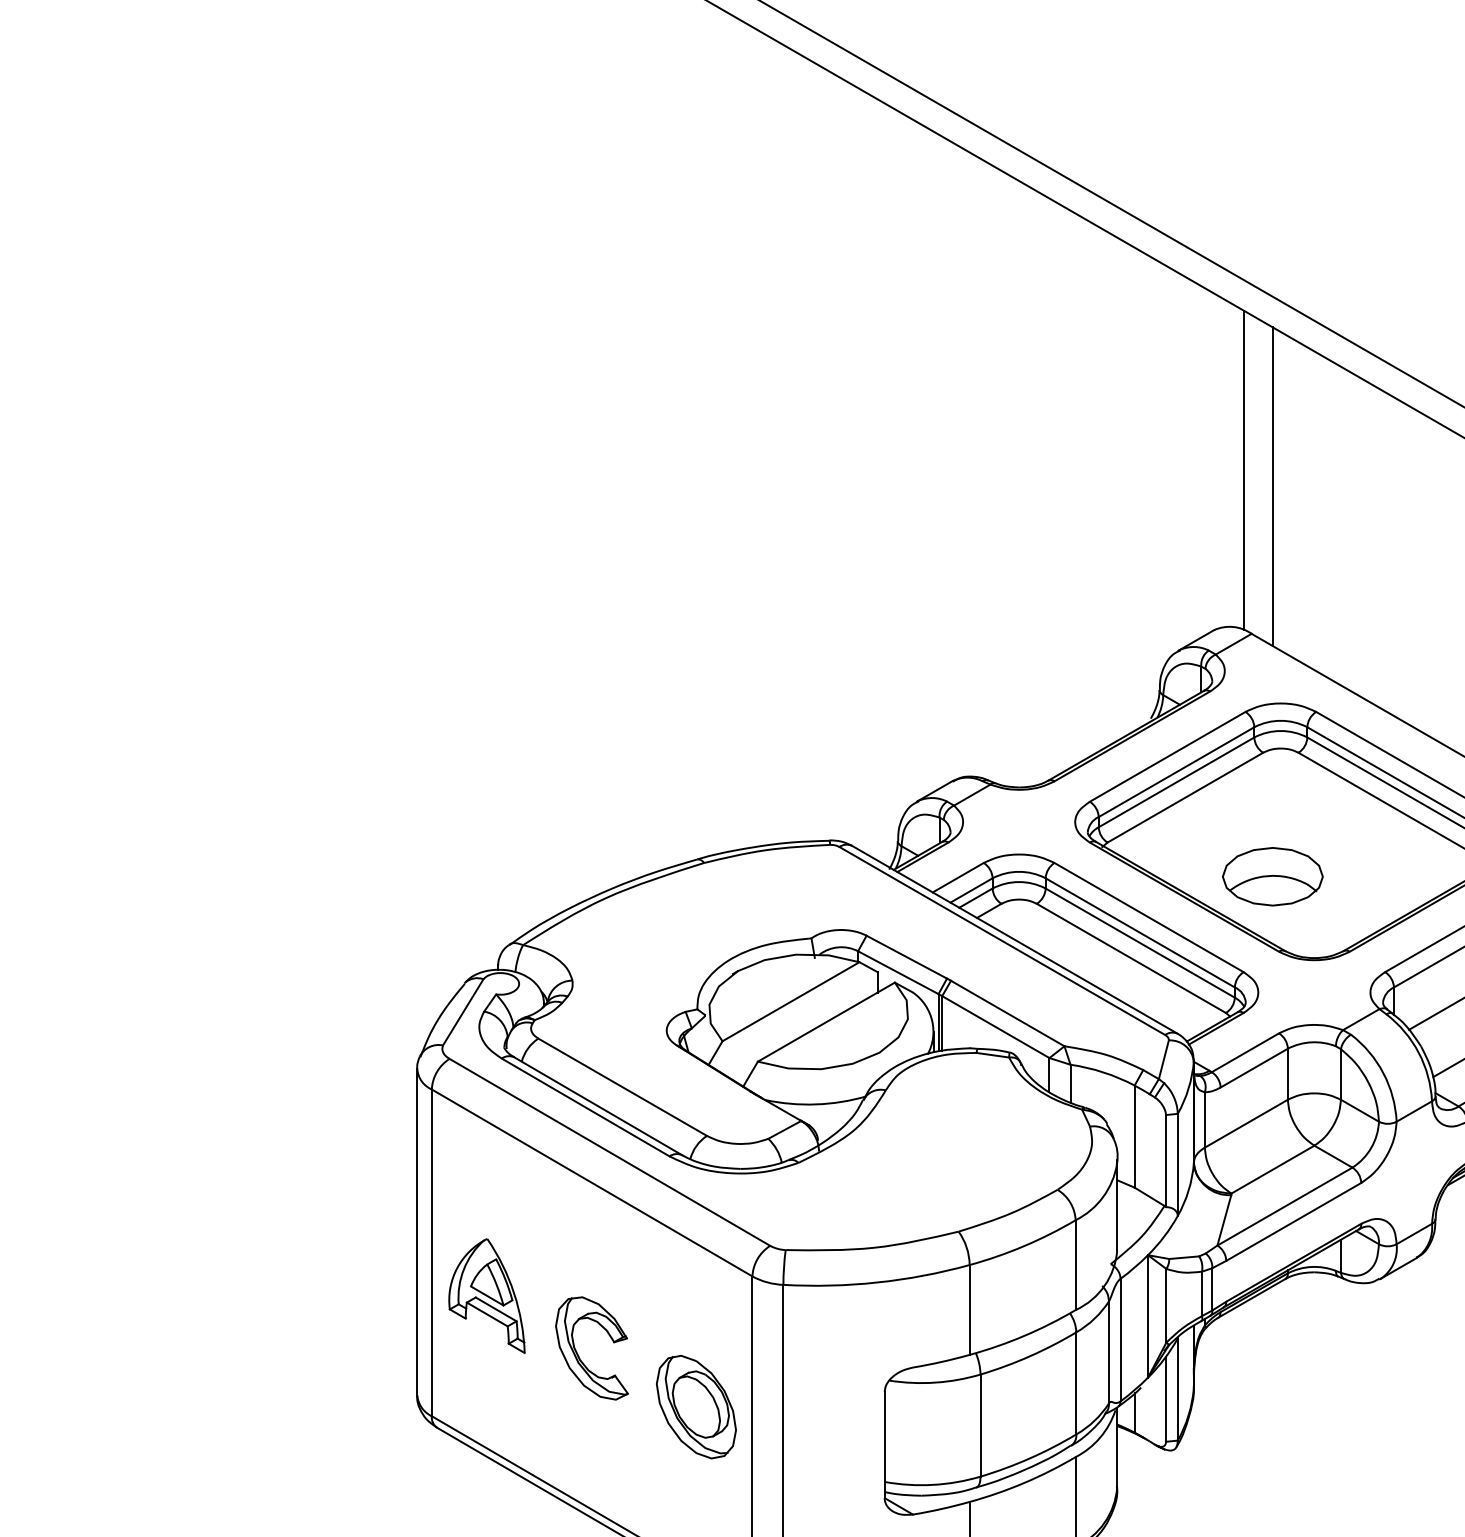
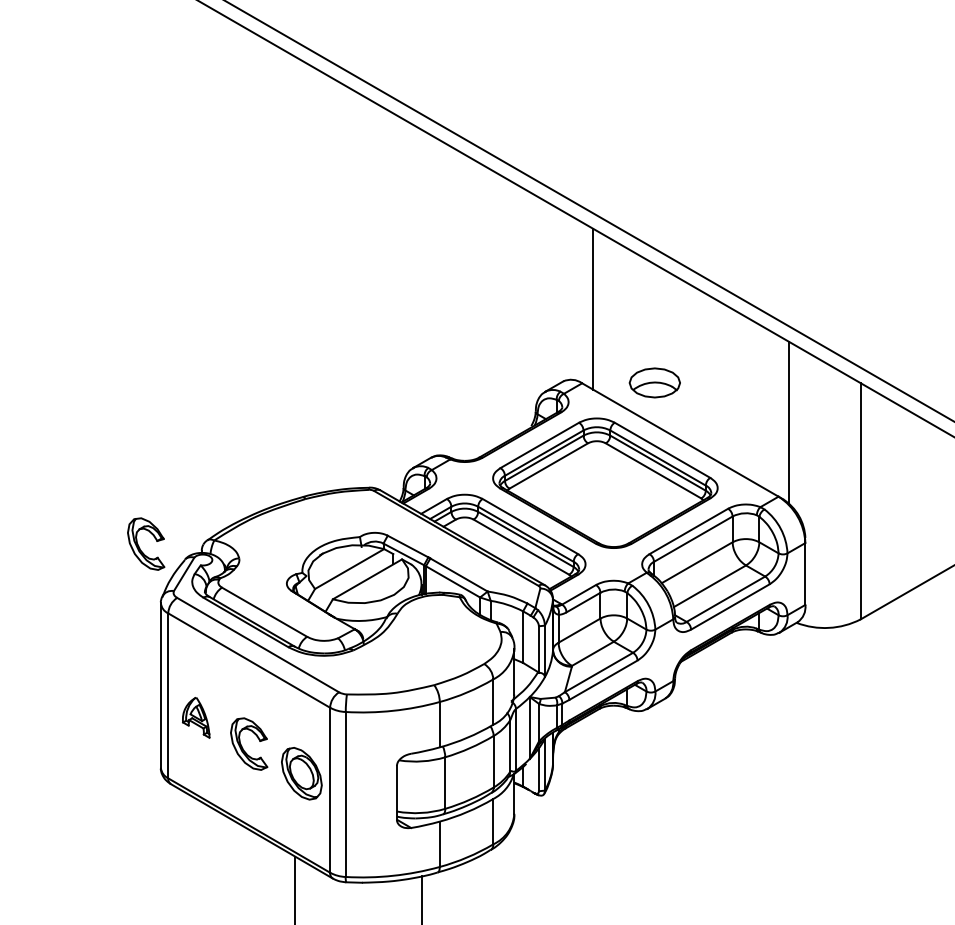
line: (1244, 469) -> (578, 300), removed
part: (1272, 875) -> (654, 382), moved
part: (374, 957) -> (139, 546), added
part: (487, 1295) -> (196, 717), size x0.7

